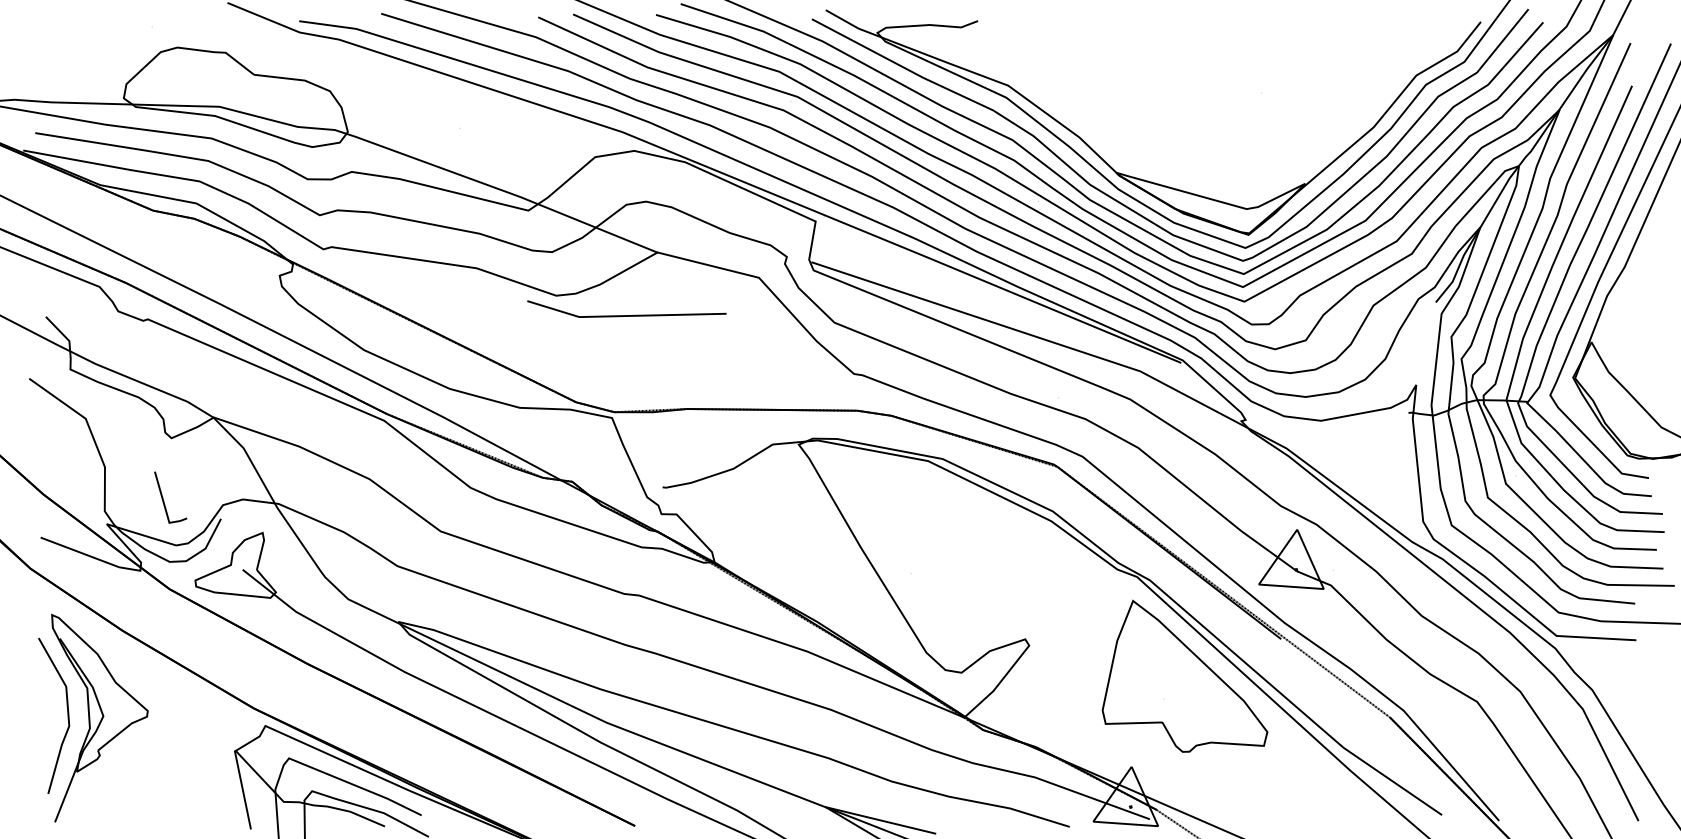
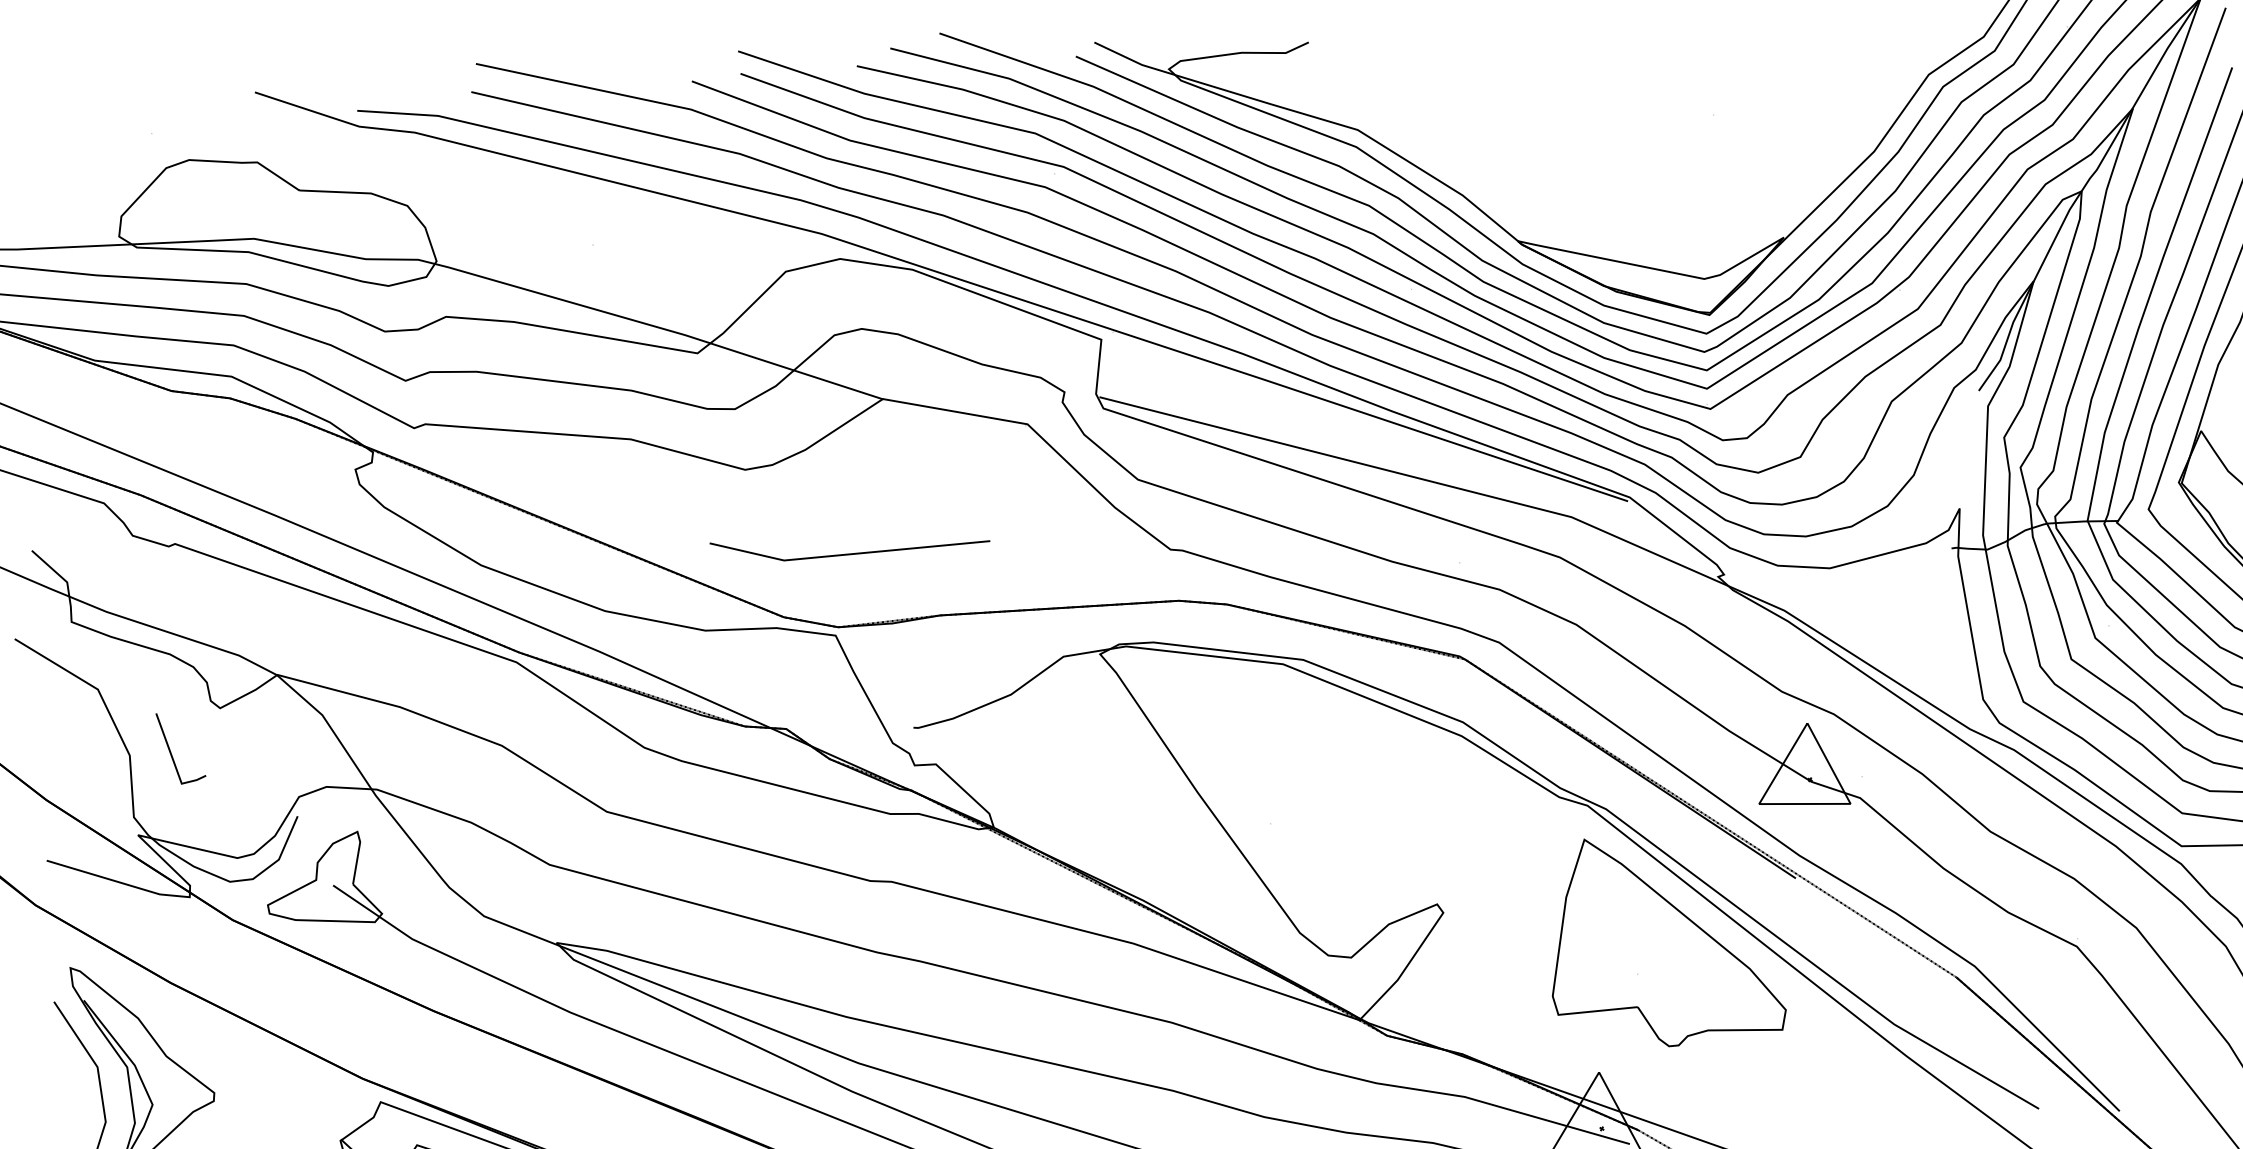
line: (626, 315) -> (850, 553), moved
line: (163, 497) -> (170, 748), moved

